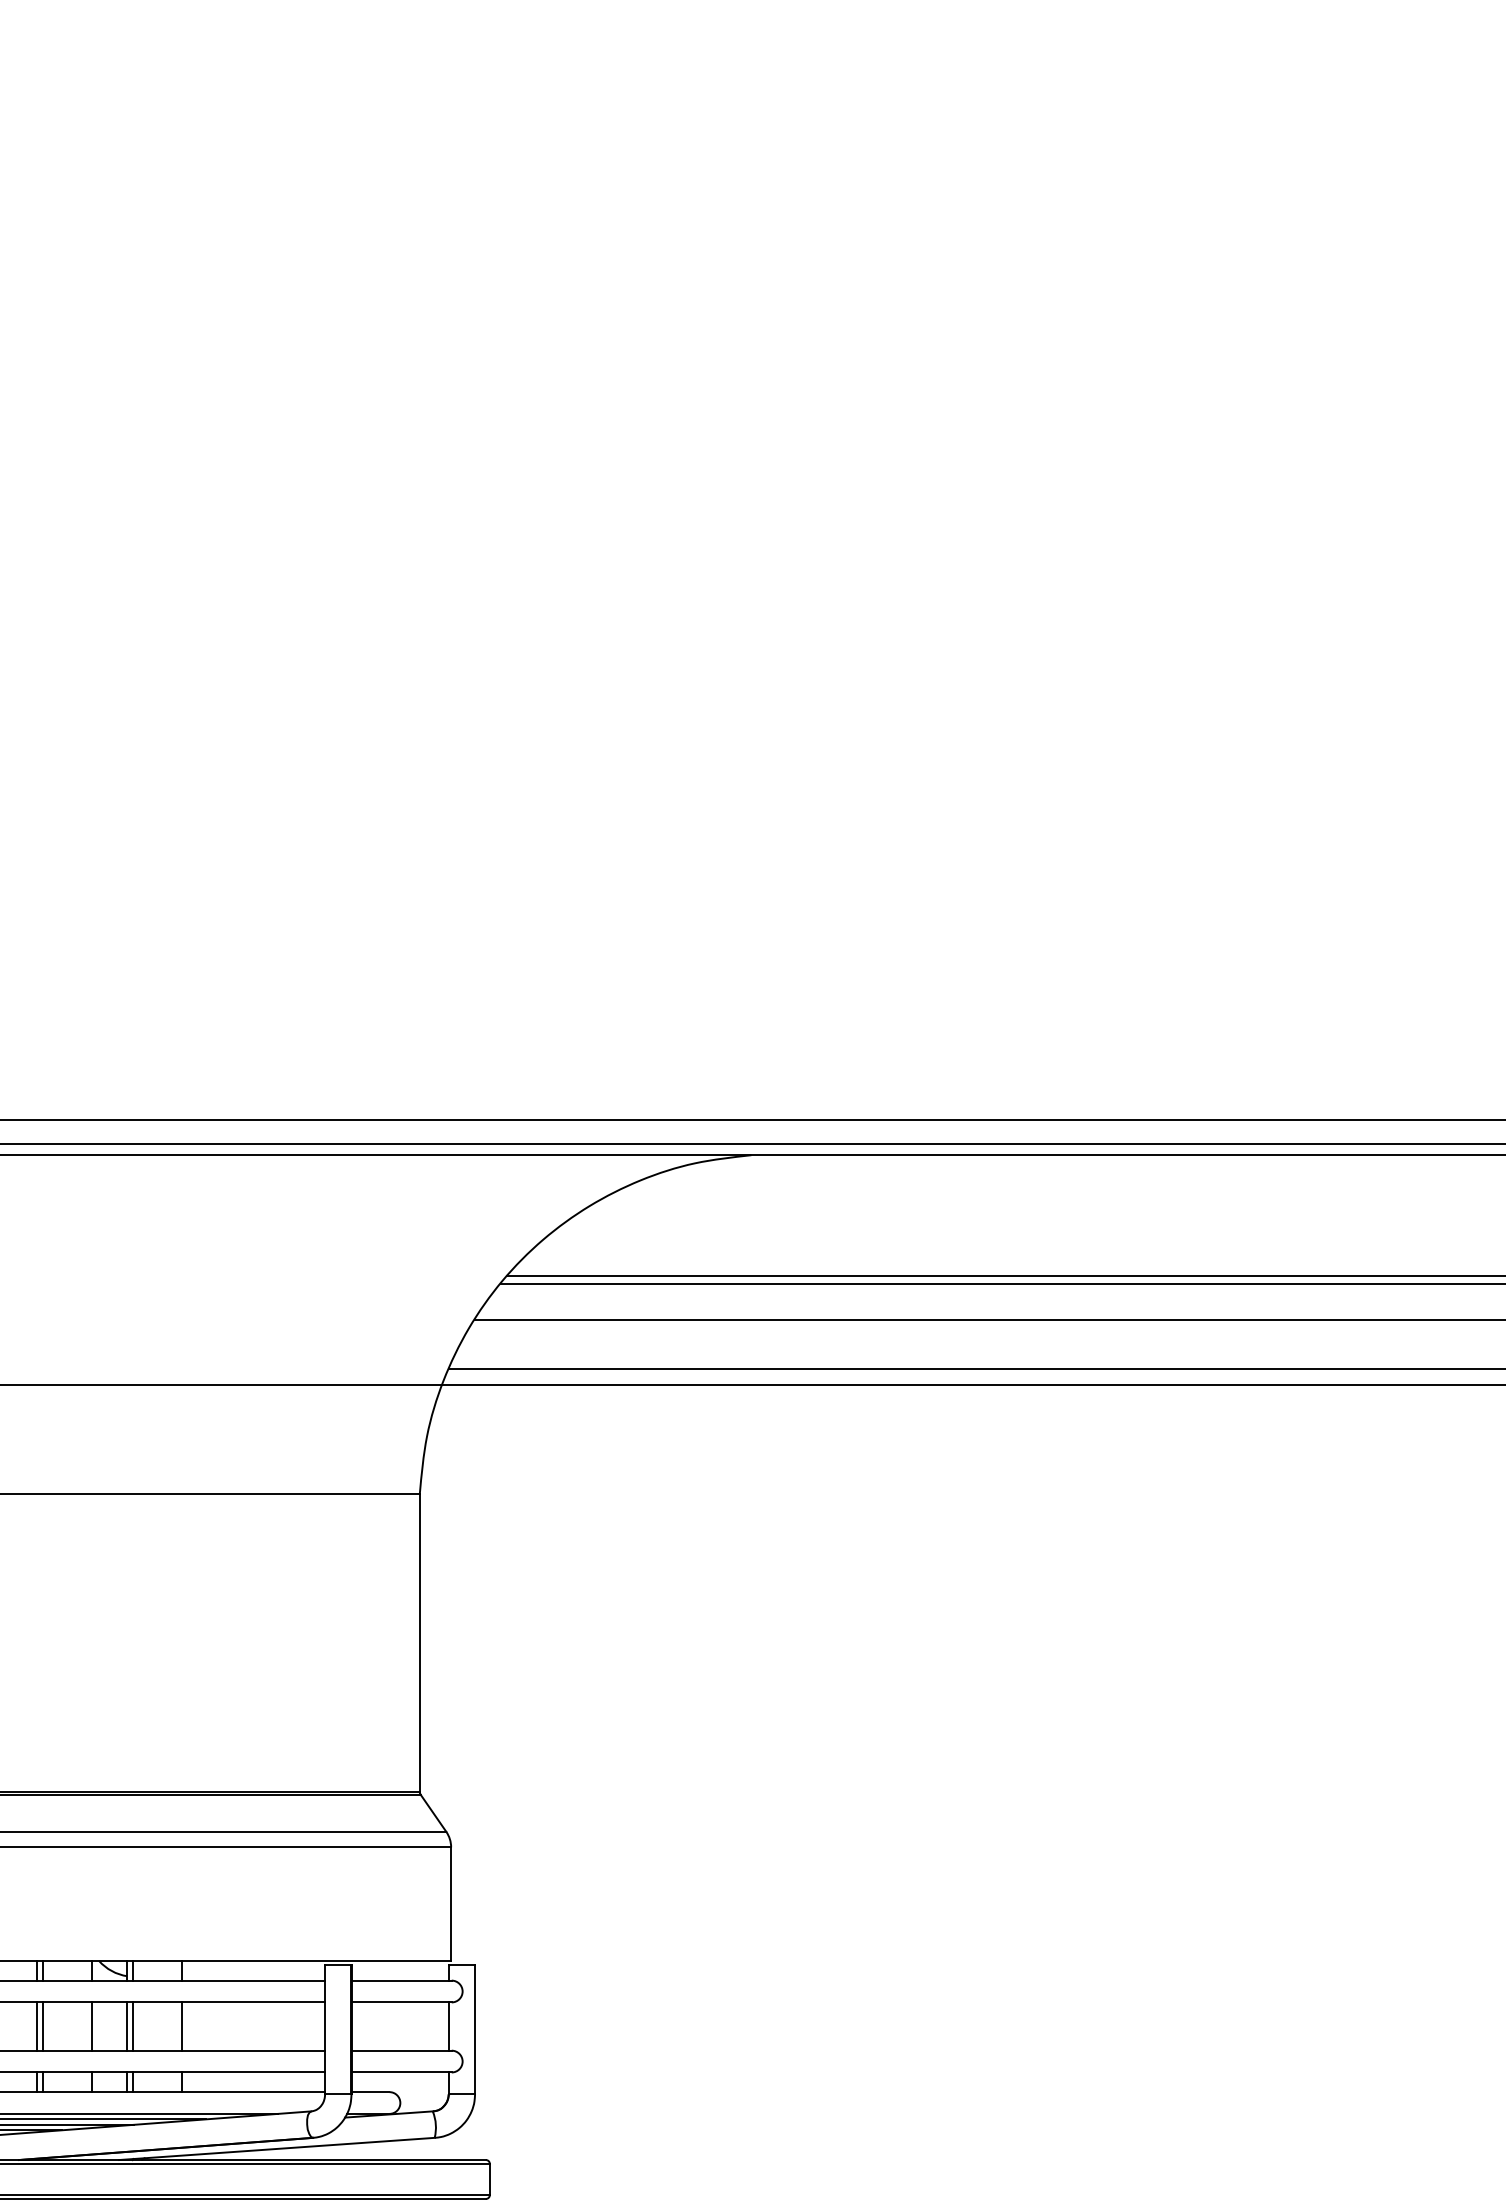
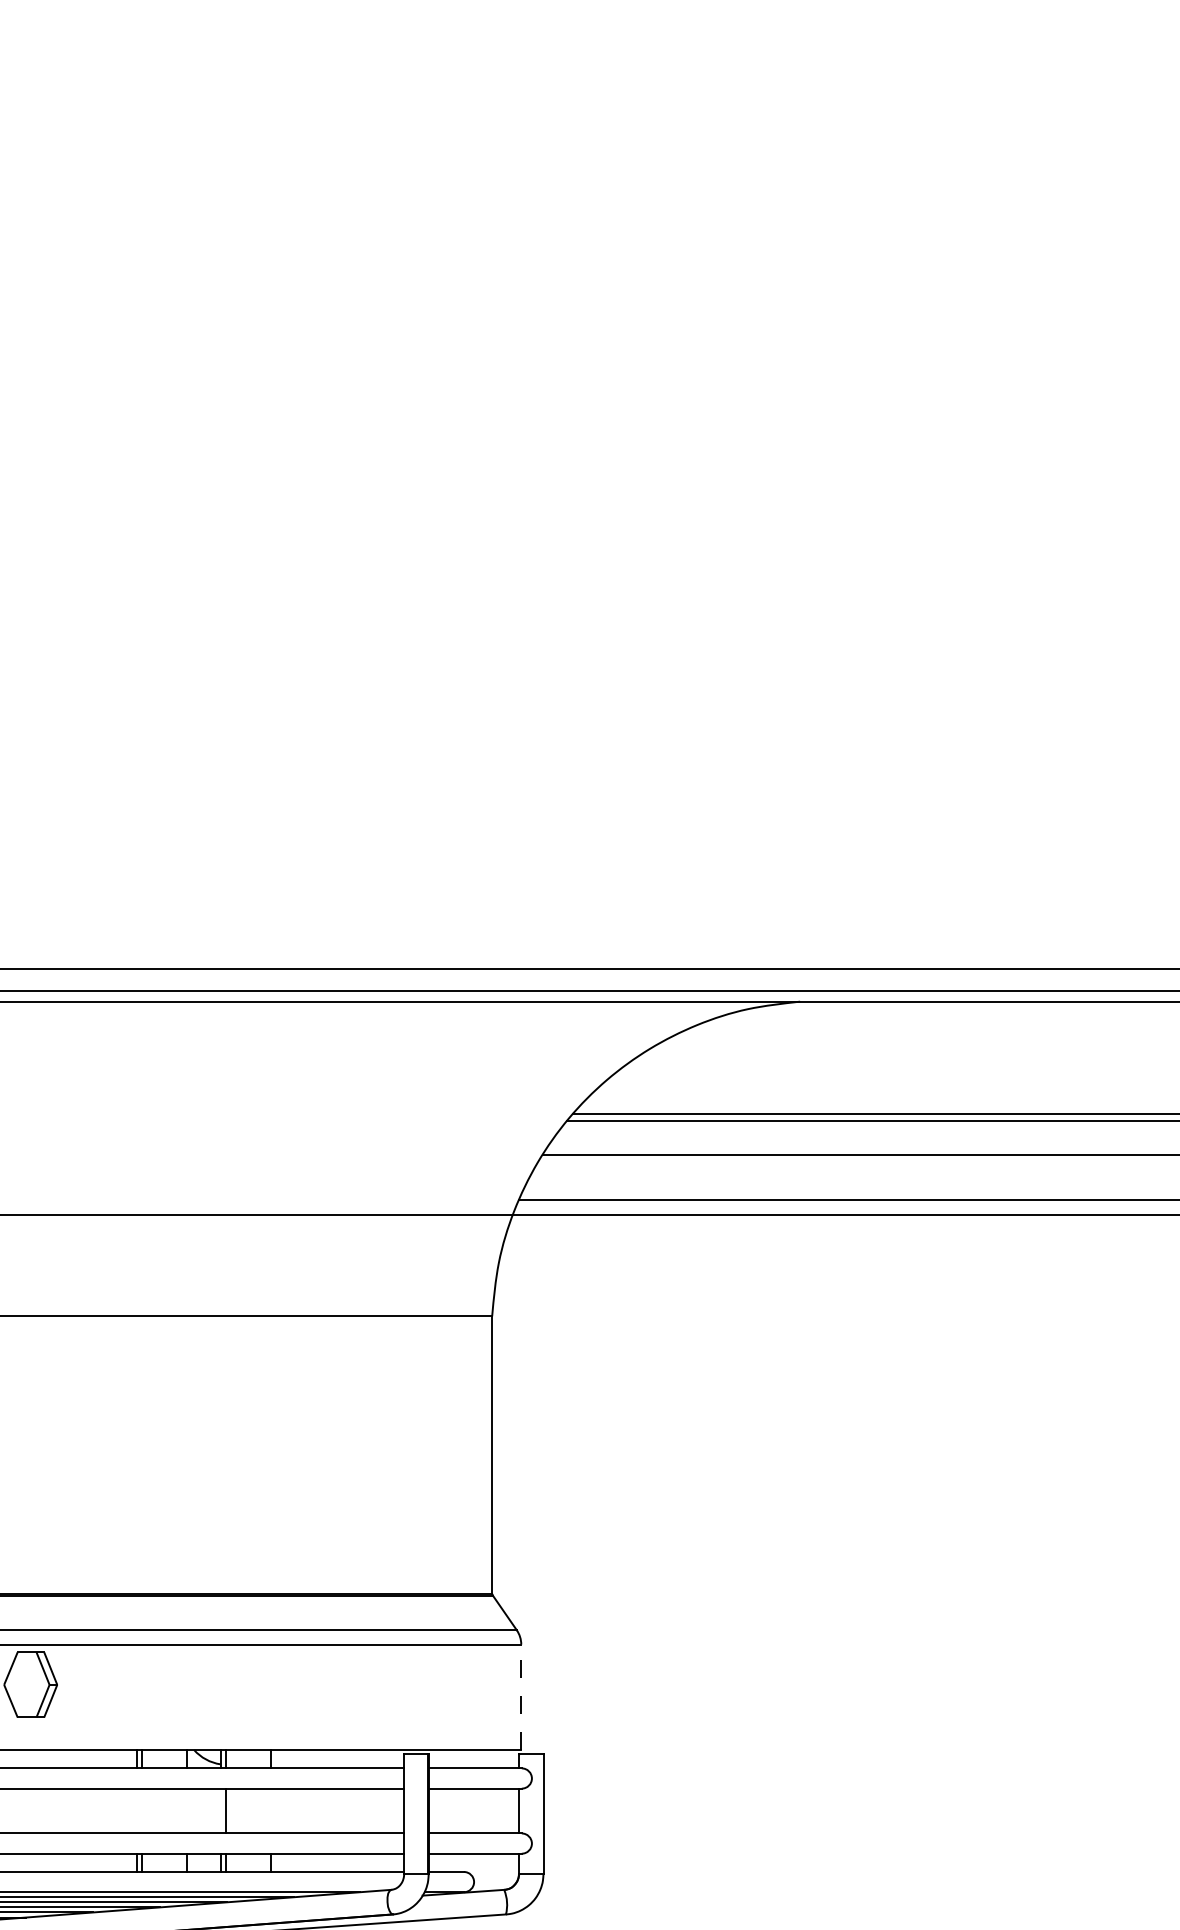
line: (451, 1904) -> (521, 1697), solid -> dashed
line: (37, 2026) -> (137, 1811), removed
line: (43, 2026) -> (142, 1811), removed
line: (91, 2026) -> (187, 1811), removed
line: (127, 2026) -> (220, 1811), removed
line: (181, 2026) -> (270, 1811), removed

